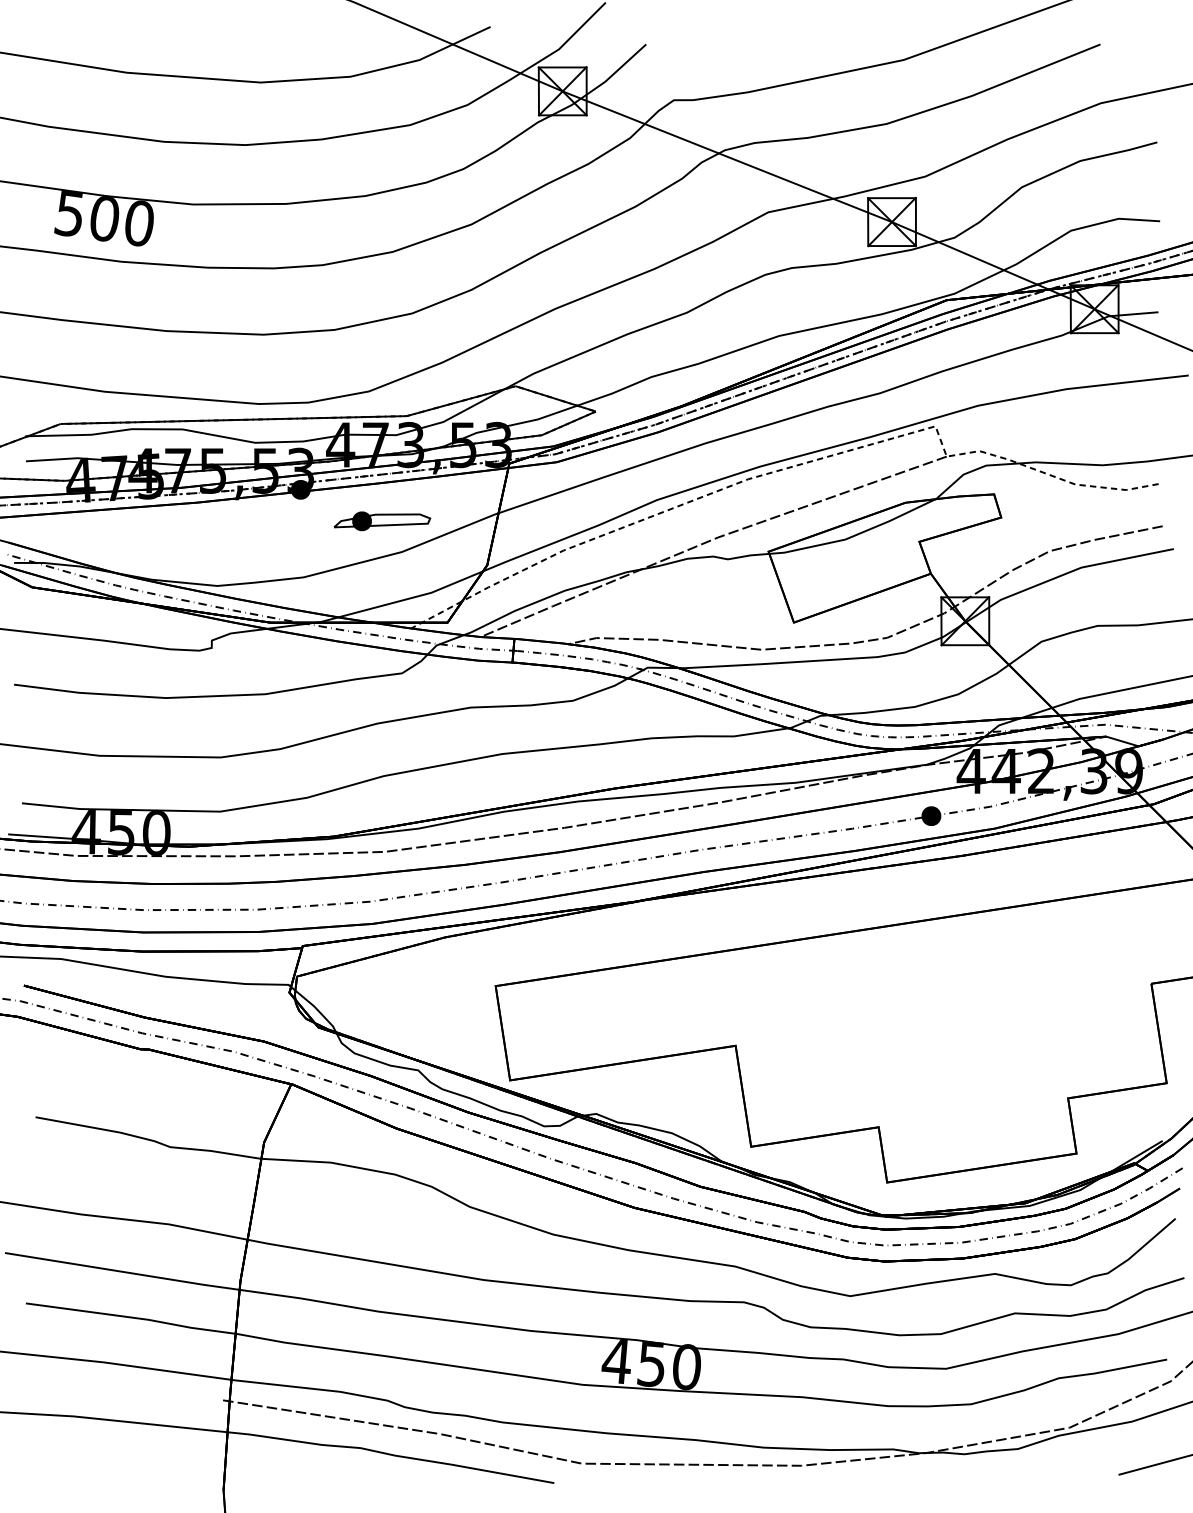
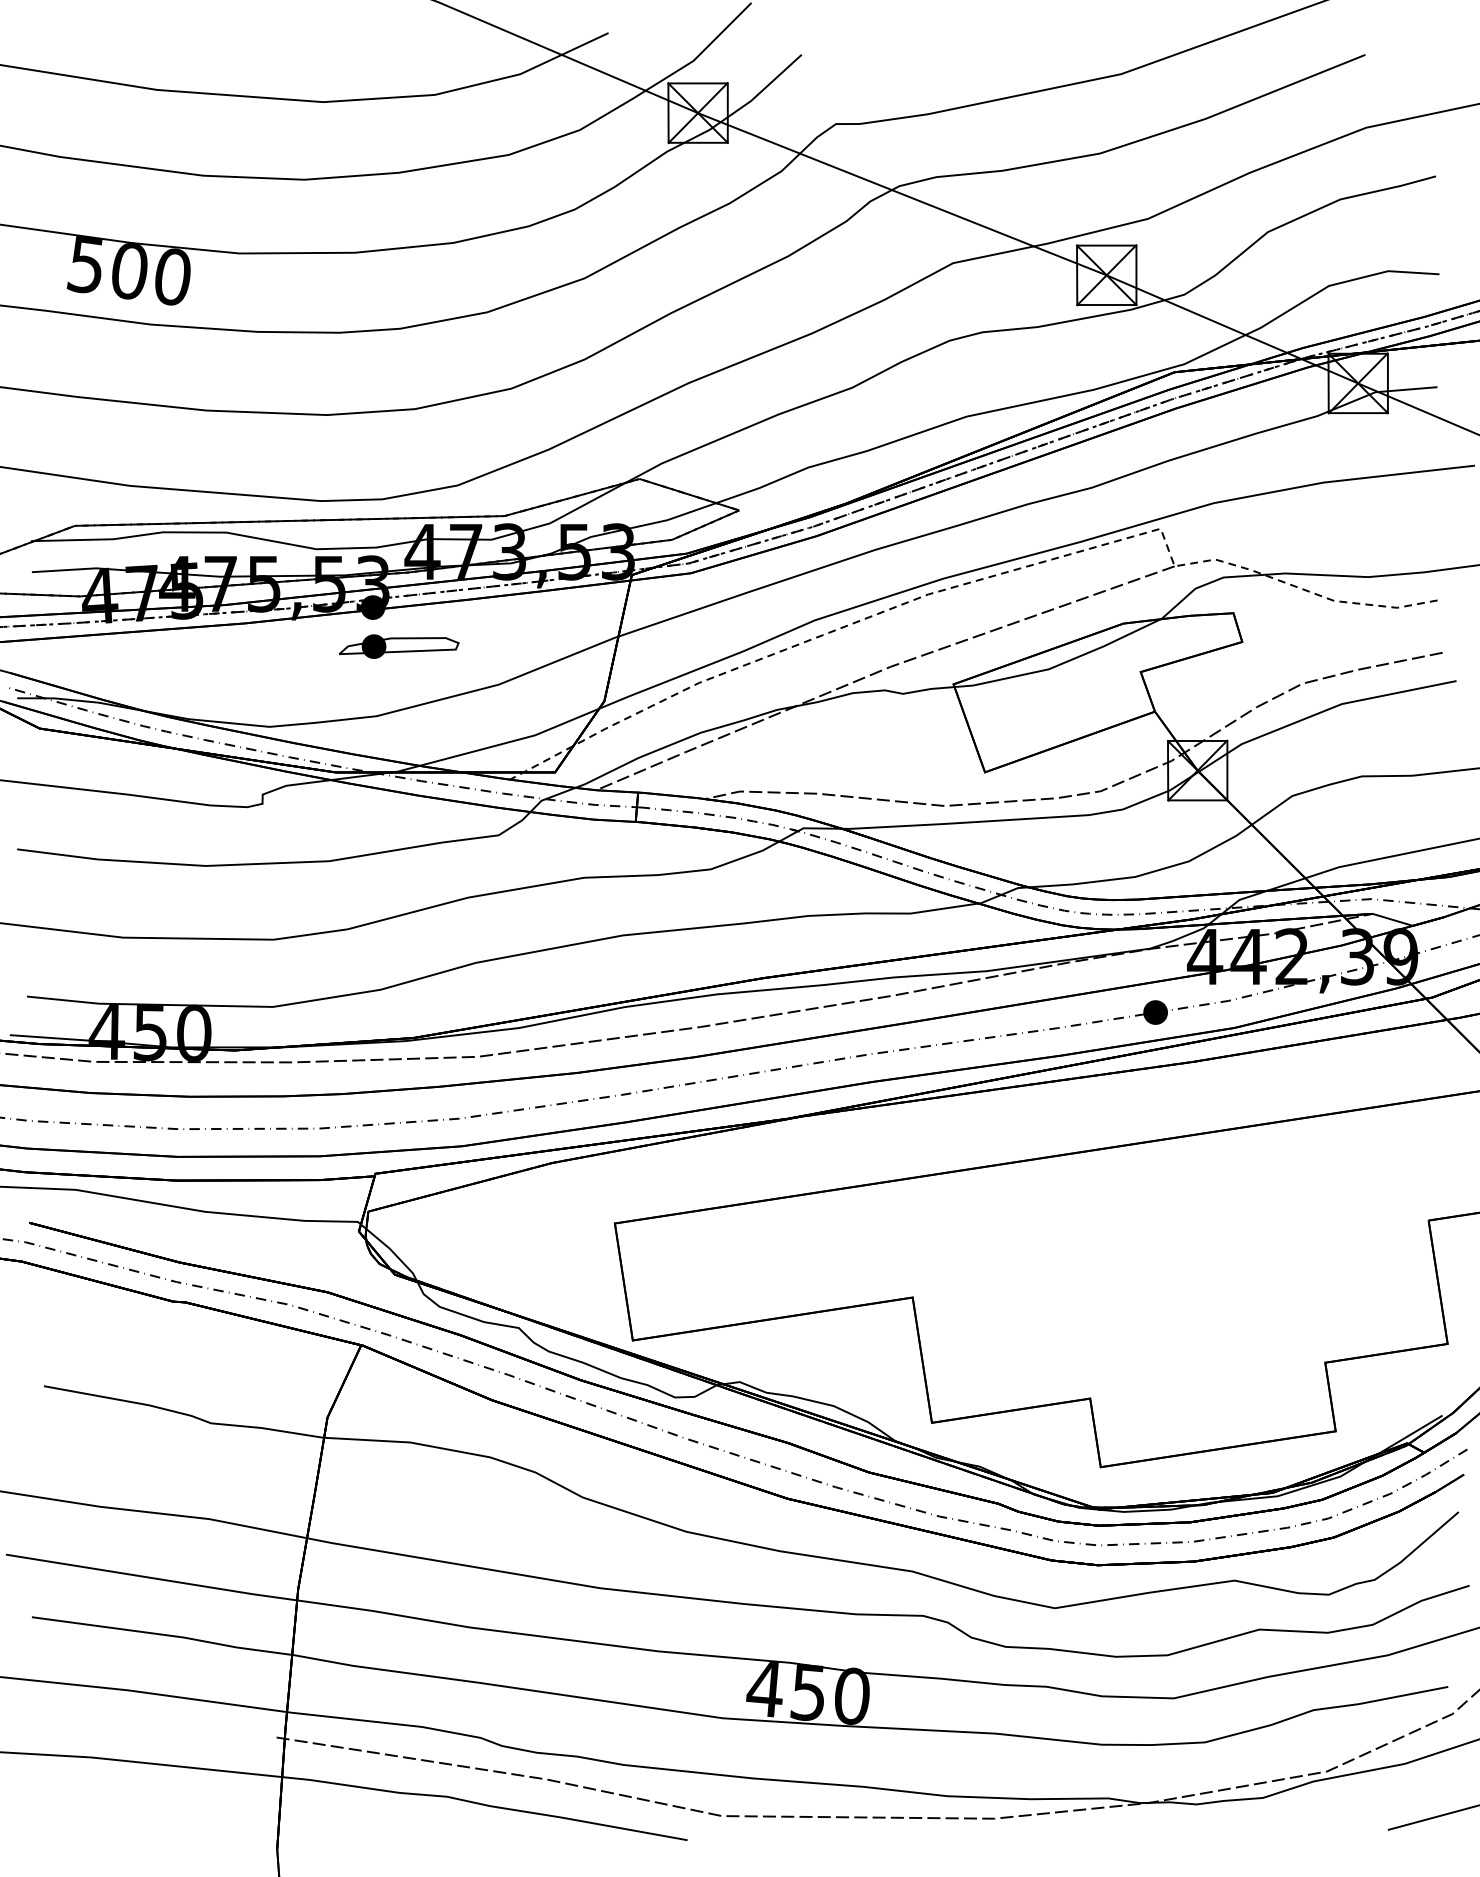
part: (382, 521) -> (399, 646), moved

